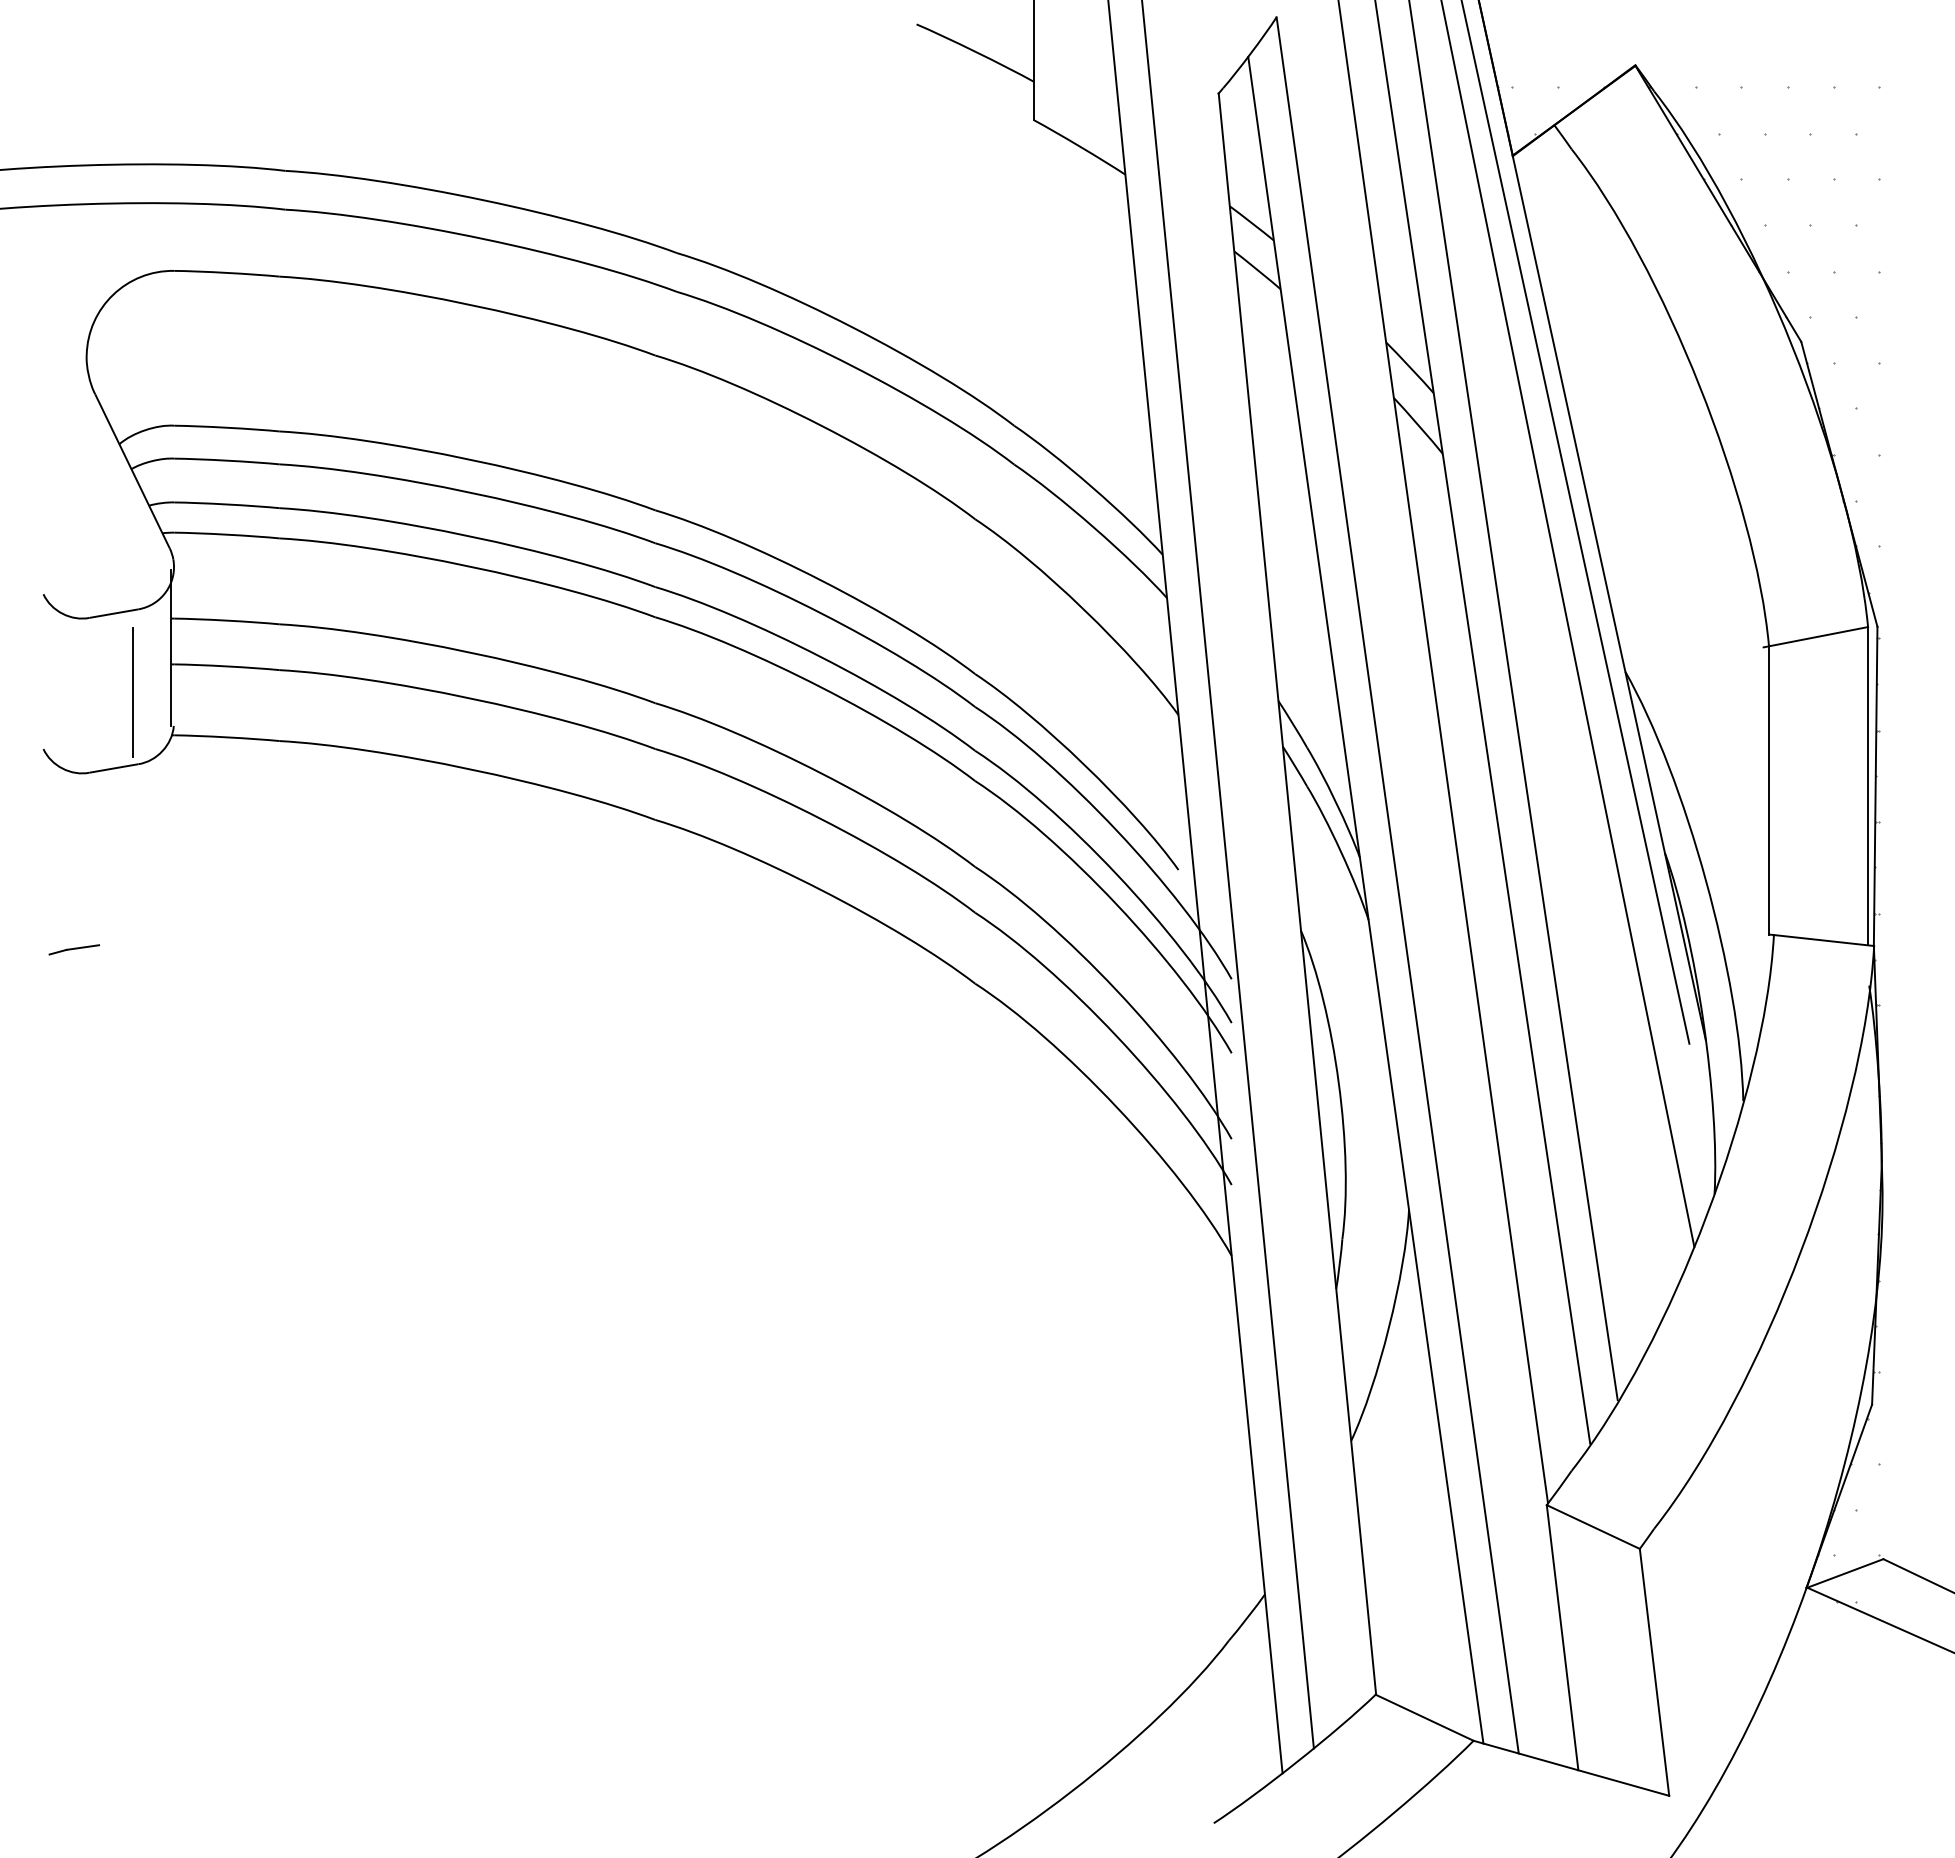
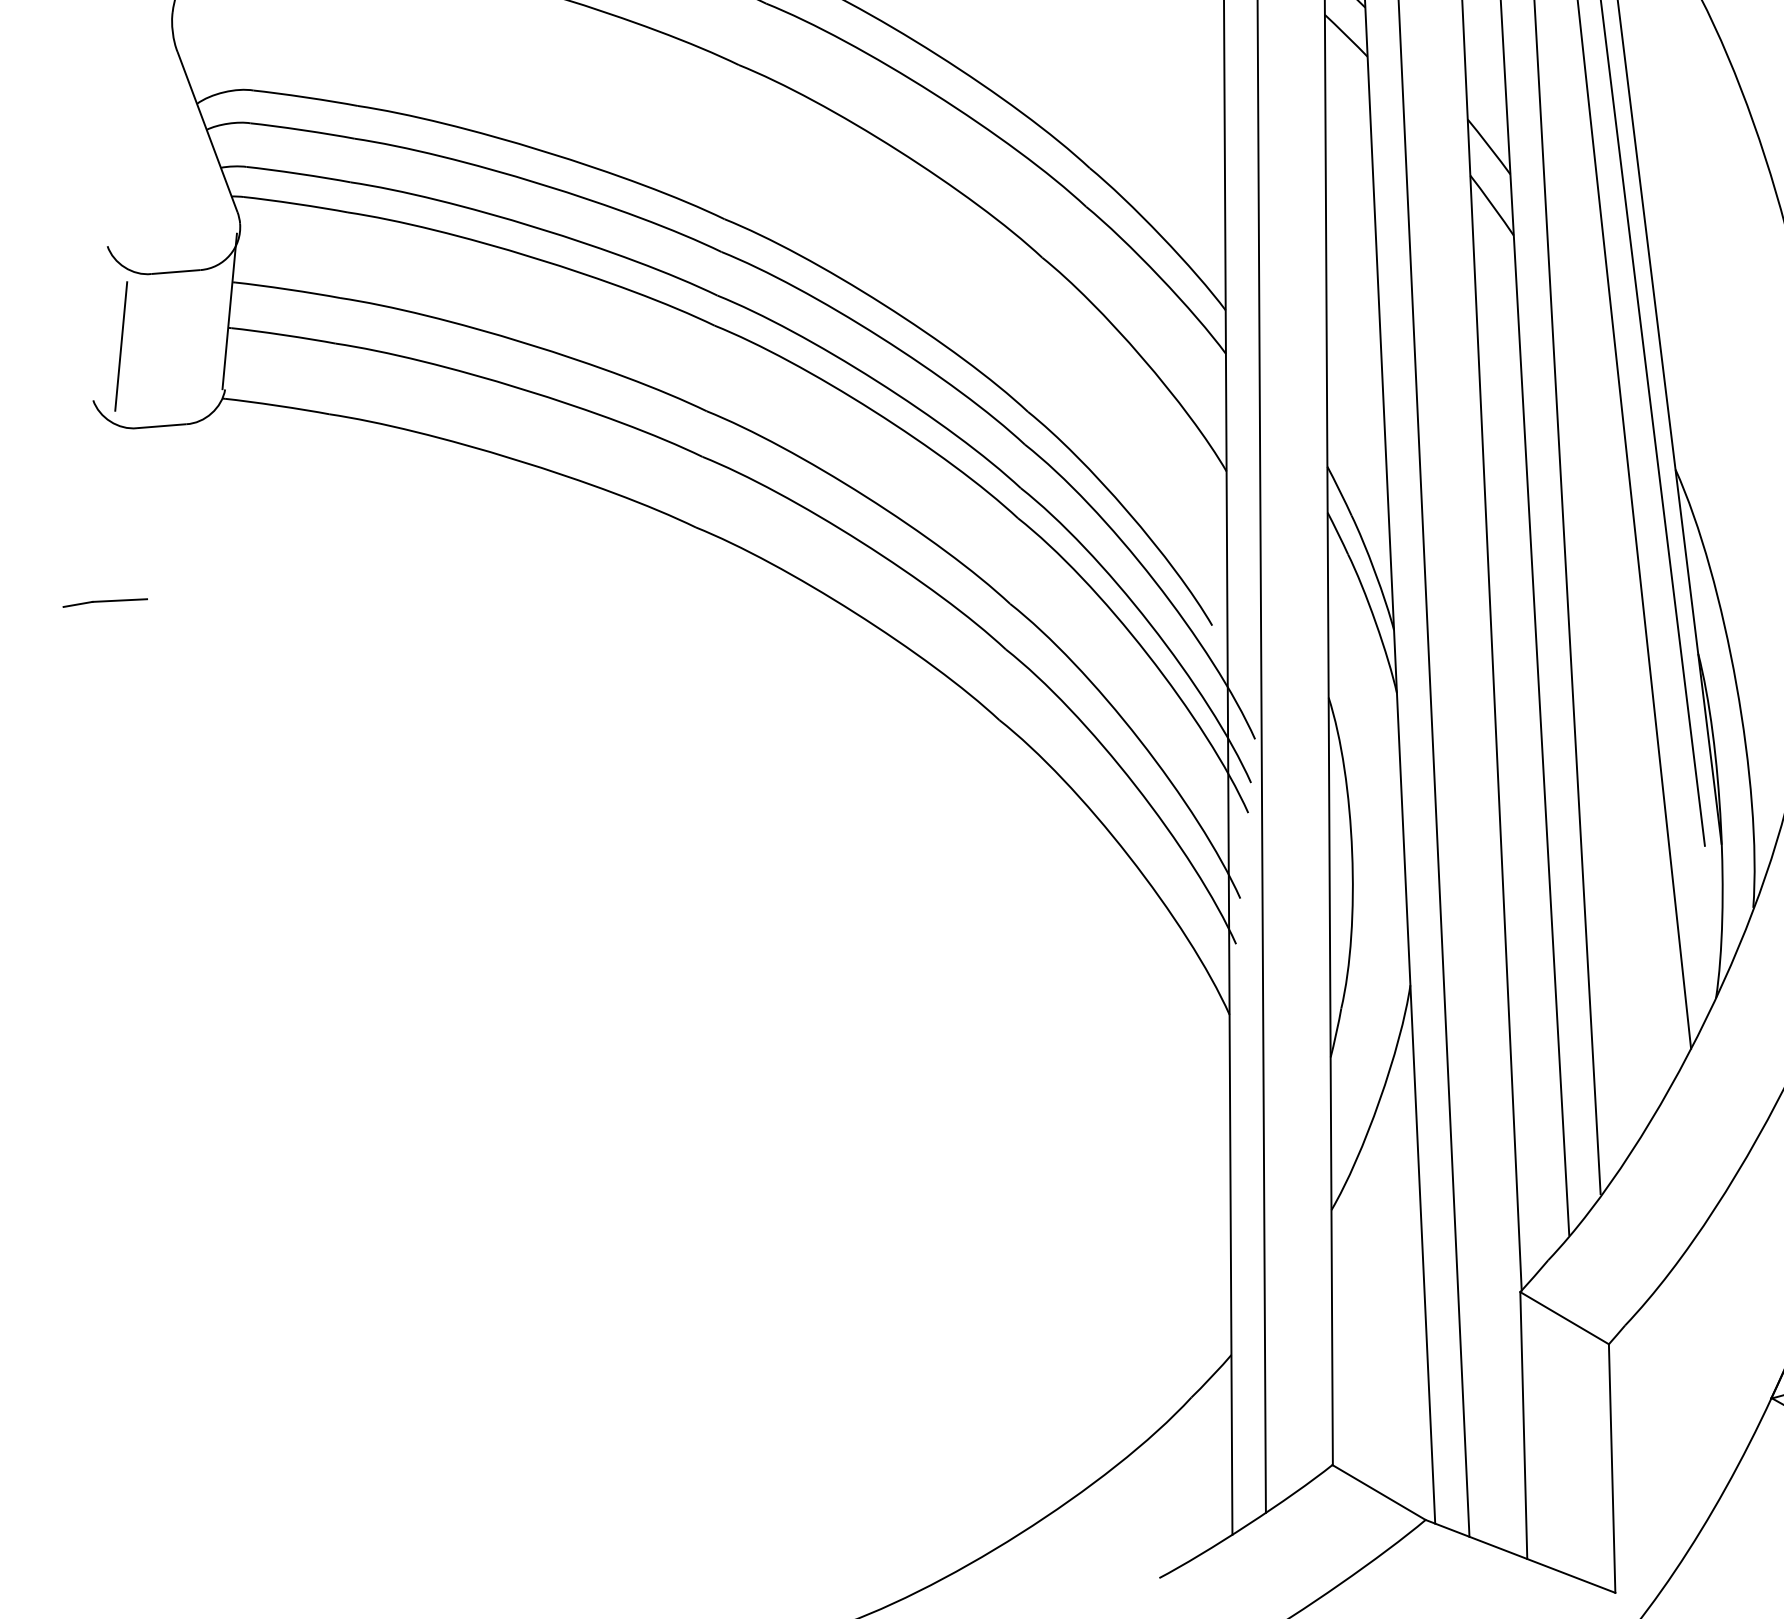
line: (132, 692) -> (120, 346), moved
part: (74, 949) -> (105, 602), size x1.67

